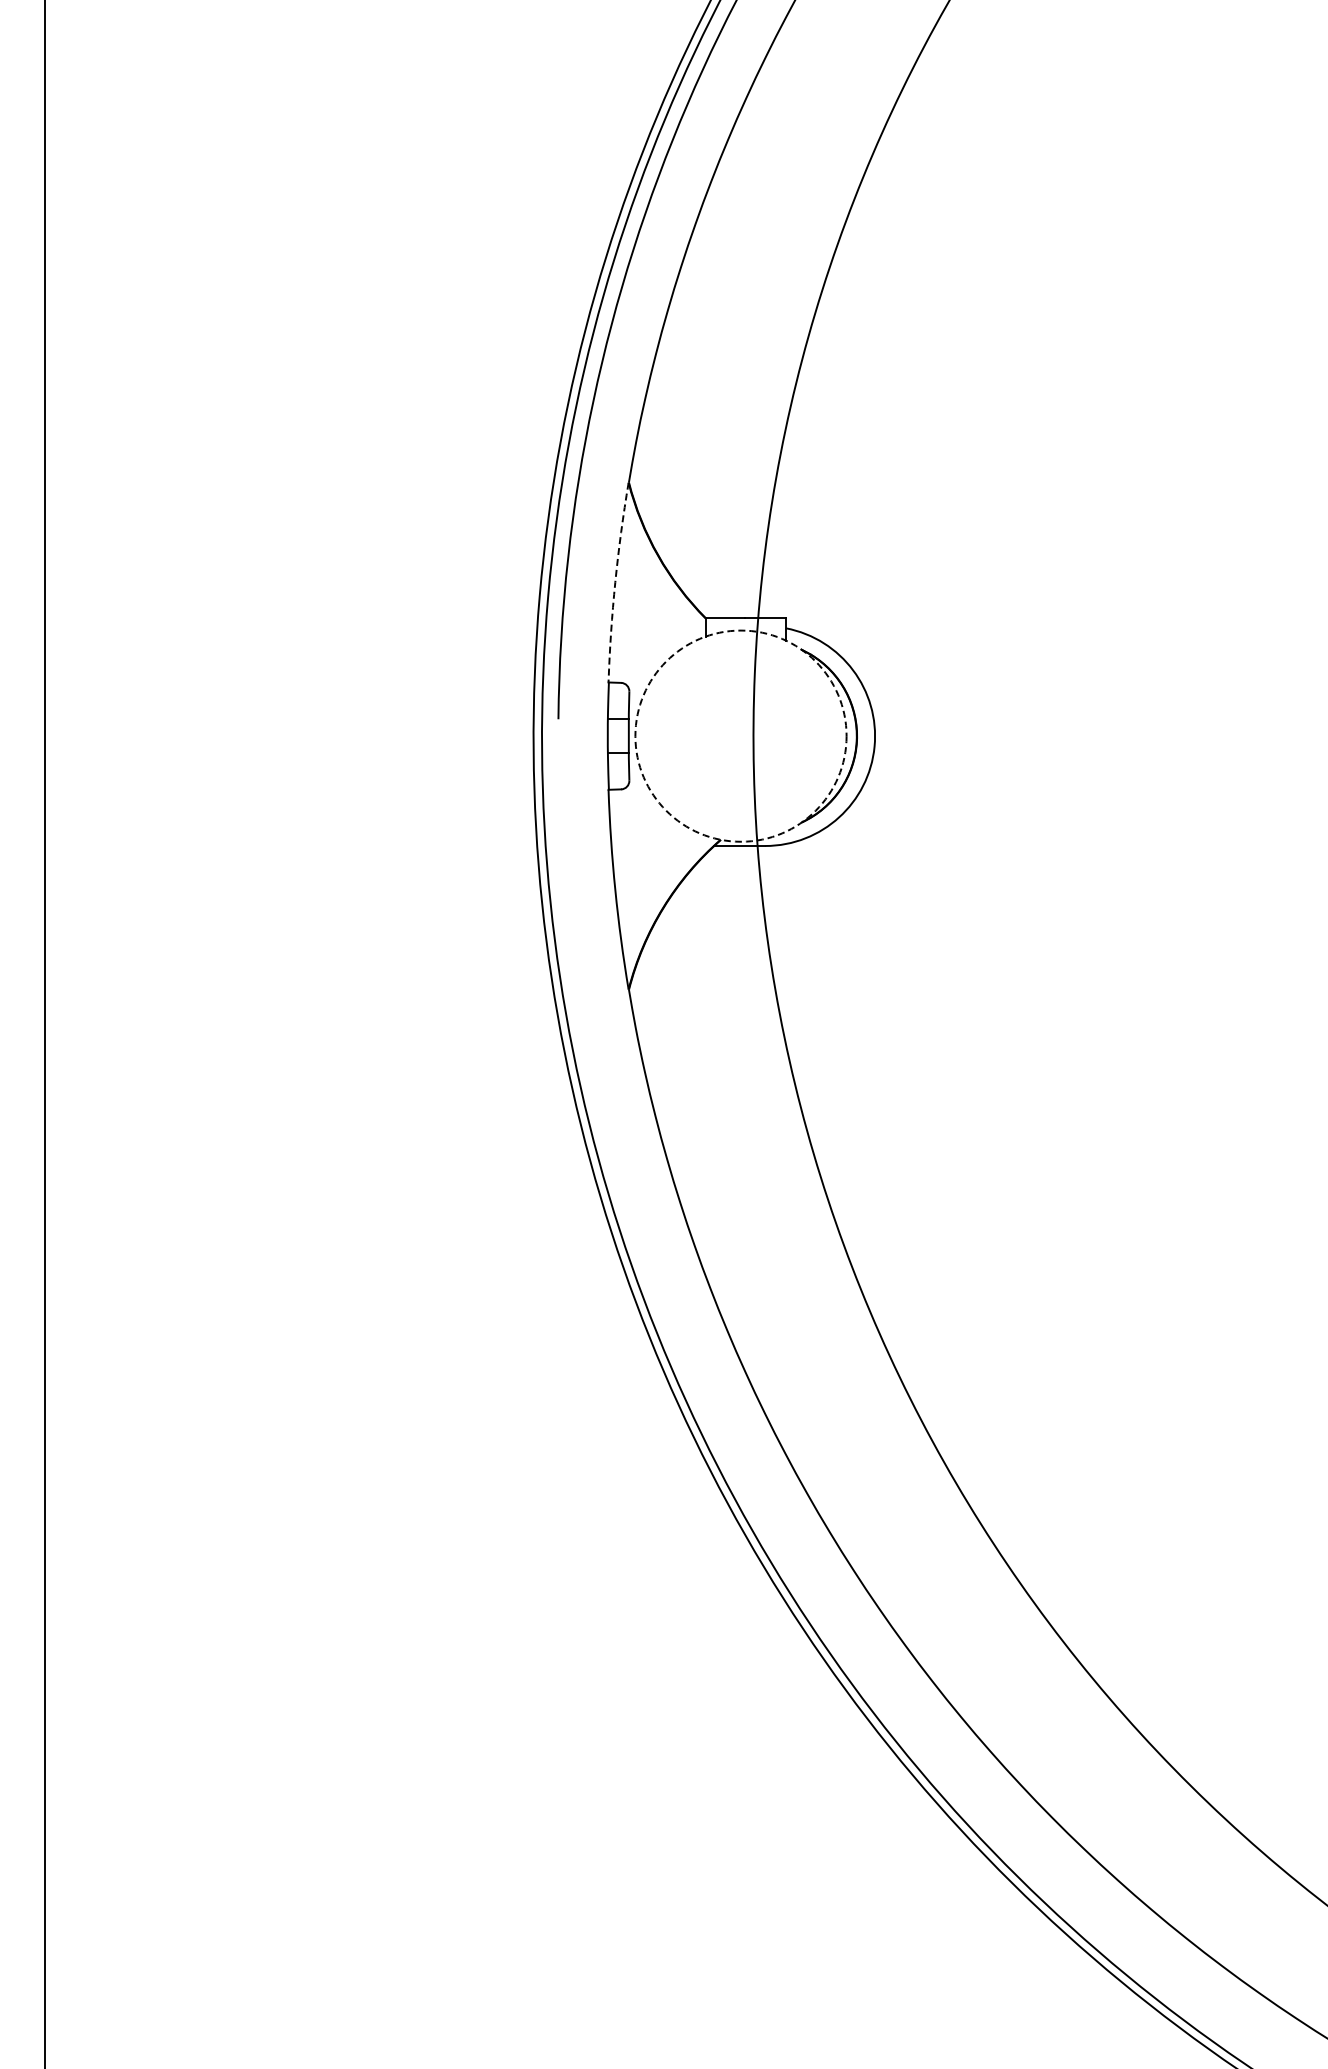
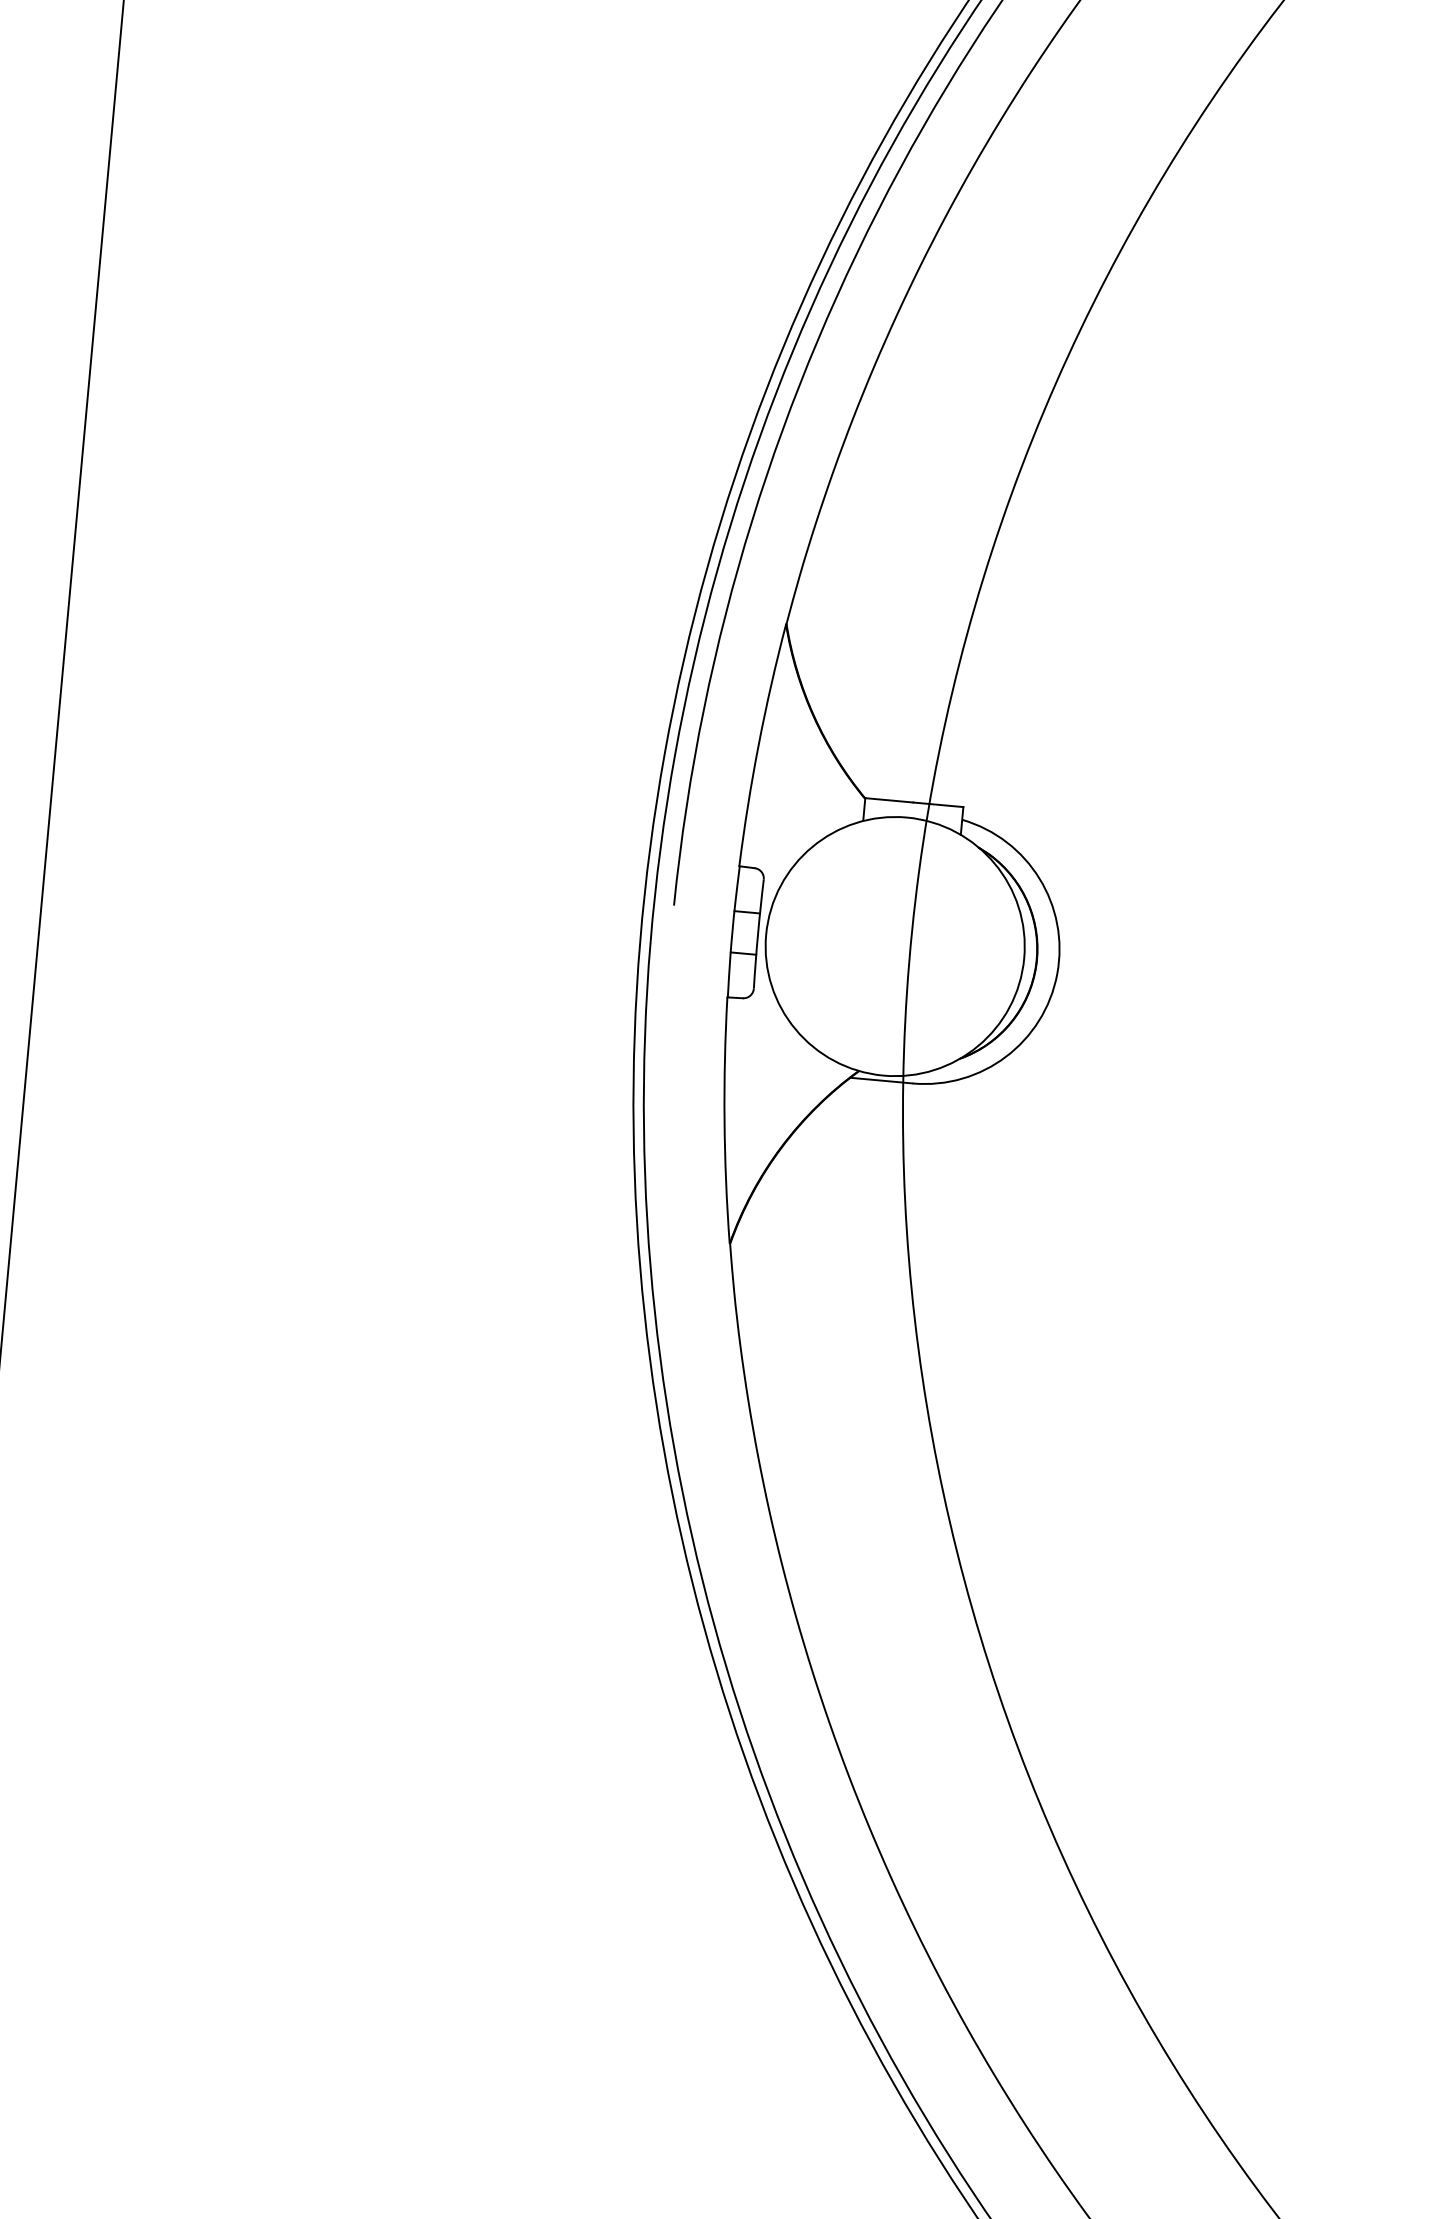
arc: (615, 582) -> (758, 744), dashed -> solid
circle: (740, 735) -> (894, 945), dashed -> solid

